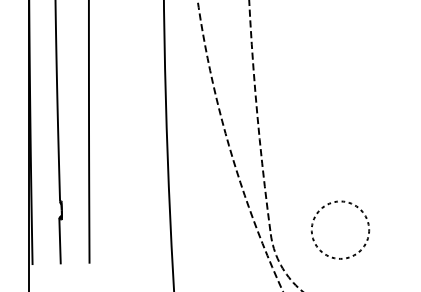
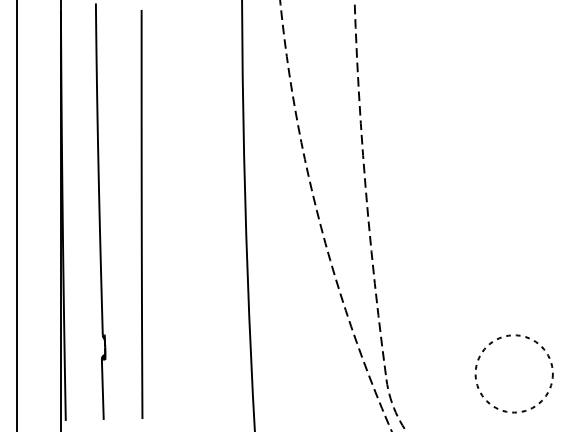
circle: (339, 229) -> (513, 373), moved

